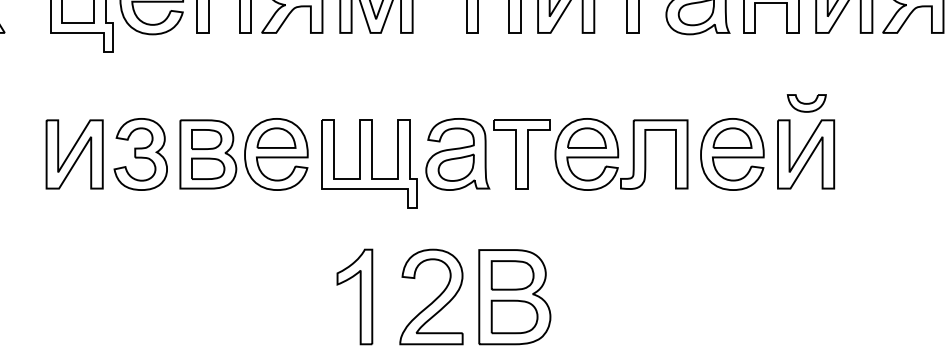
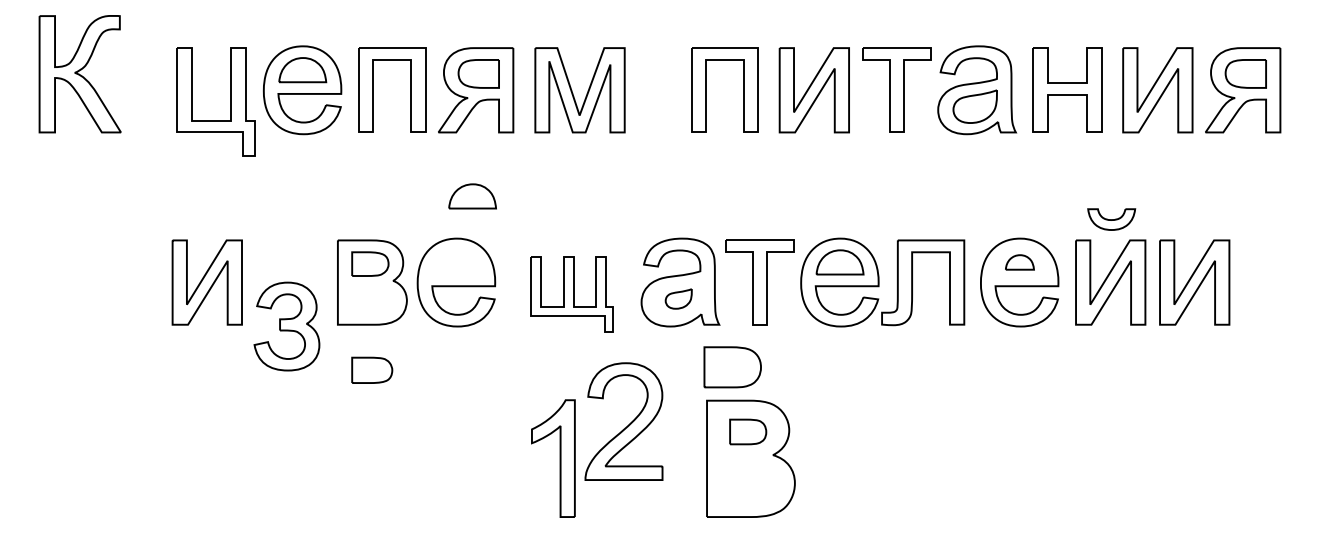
part: (276, 138) -> (472, 196), moved
part: (732, 138) -> (1019, 262), size x0.6
part: (140, 154) -> (286, 326), moved
part: (873, 154) -> (1194, 282), added
part: (369, 164) -> (571, 294), size x0.7
part: (456, 167) -> (678, 298), size x0.6
part: (208, 168) -> (372, 369), moved
part: (512, 275) -> (747, 431), size x0.7
part: (431, 296) -> (623, 421), moved
part: (514, 317) -> (732, 367), moved

